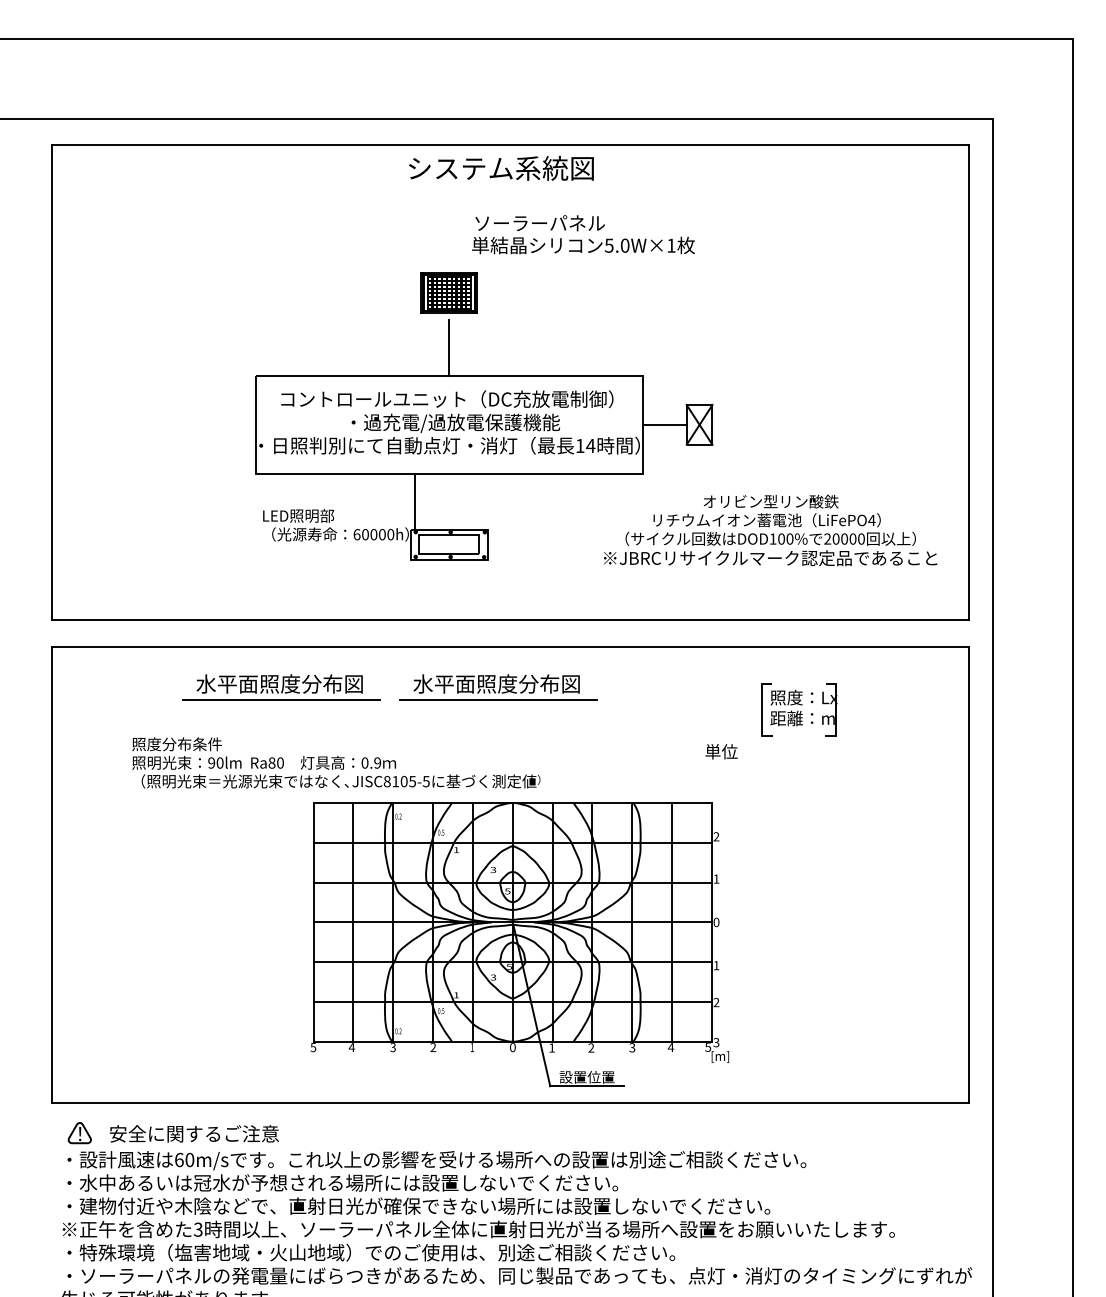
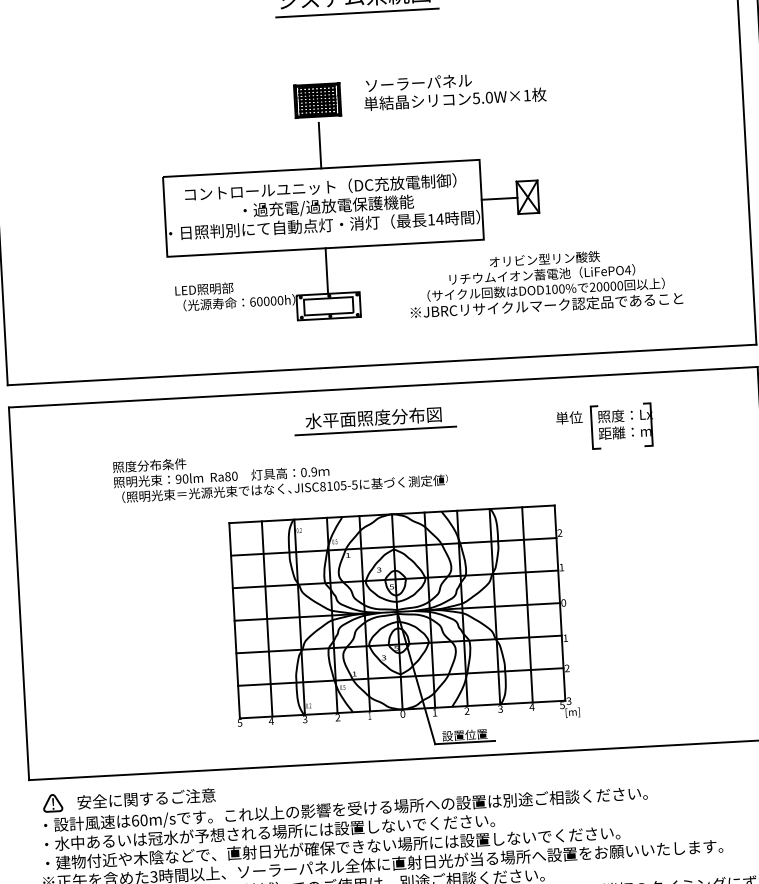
line: (503, 188) -> (357, 12), added
text: (583, 234) -> (454, 90), moved
line: (415, 501) -> (326, 270), moved
text: (770, 530) -> (545, 282), moved
part: (281, 687) -> (197, 430), removed
text: (721, 751) -> (569, 417), moved
text: (336, 762) -> (280, 473), moved

